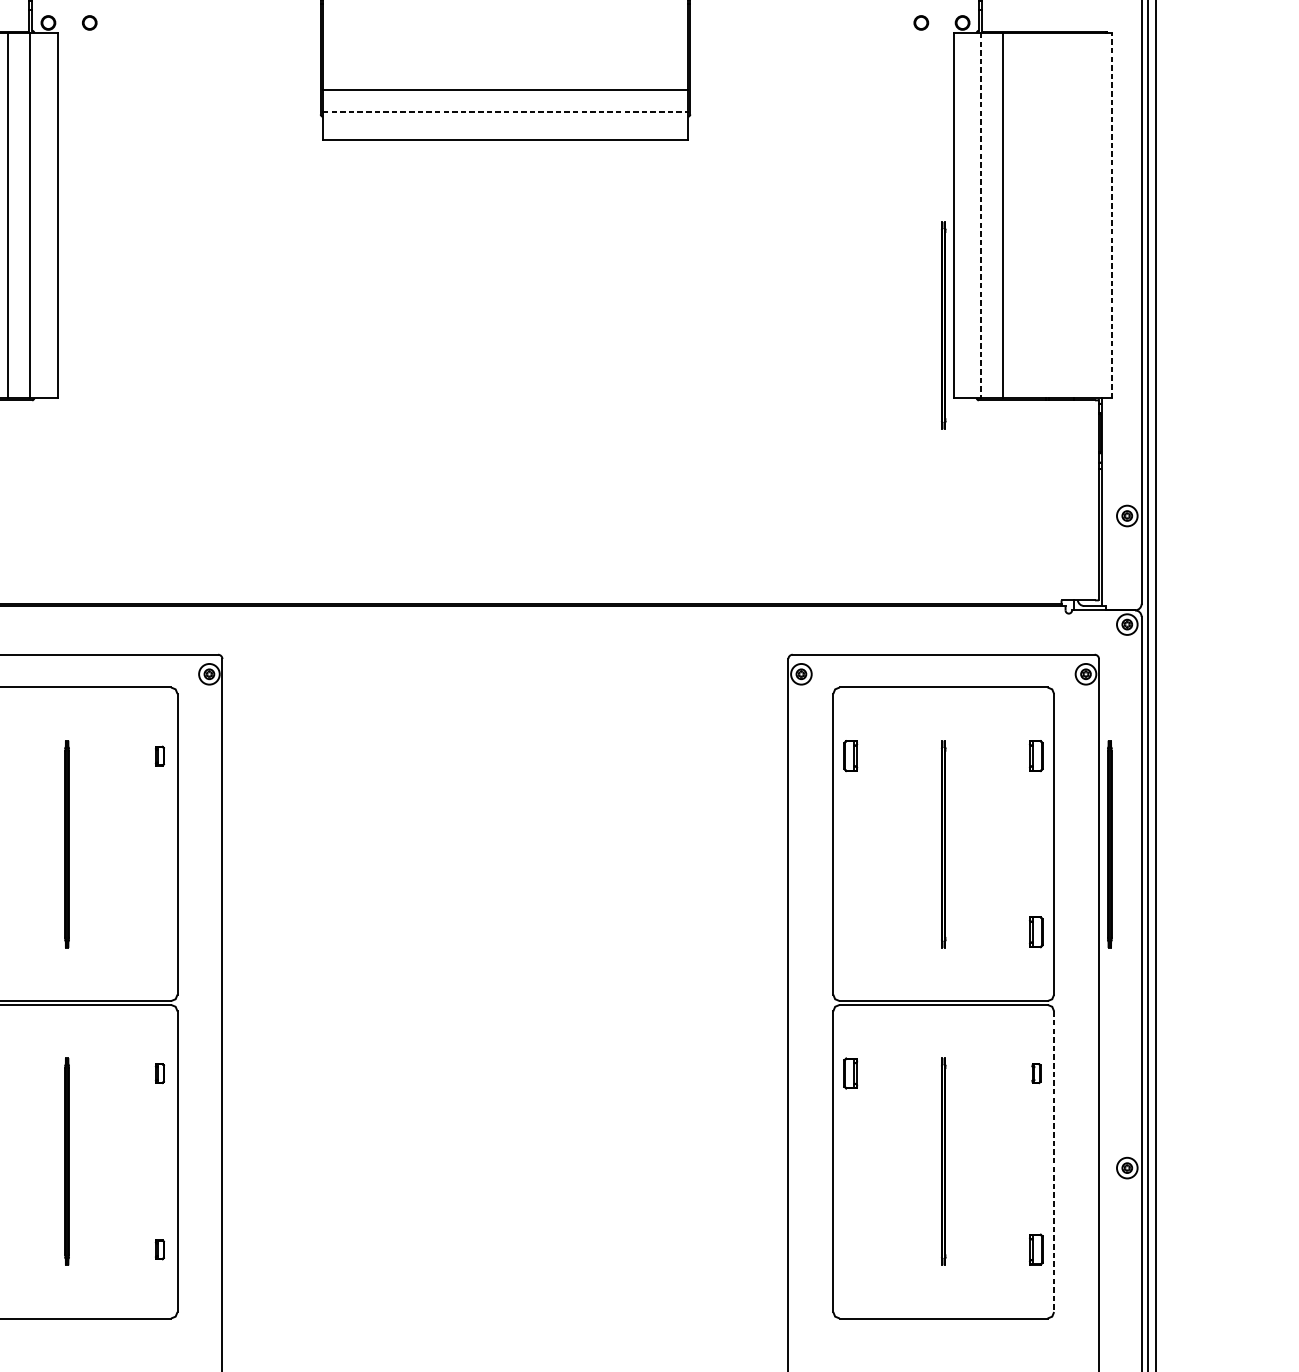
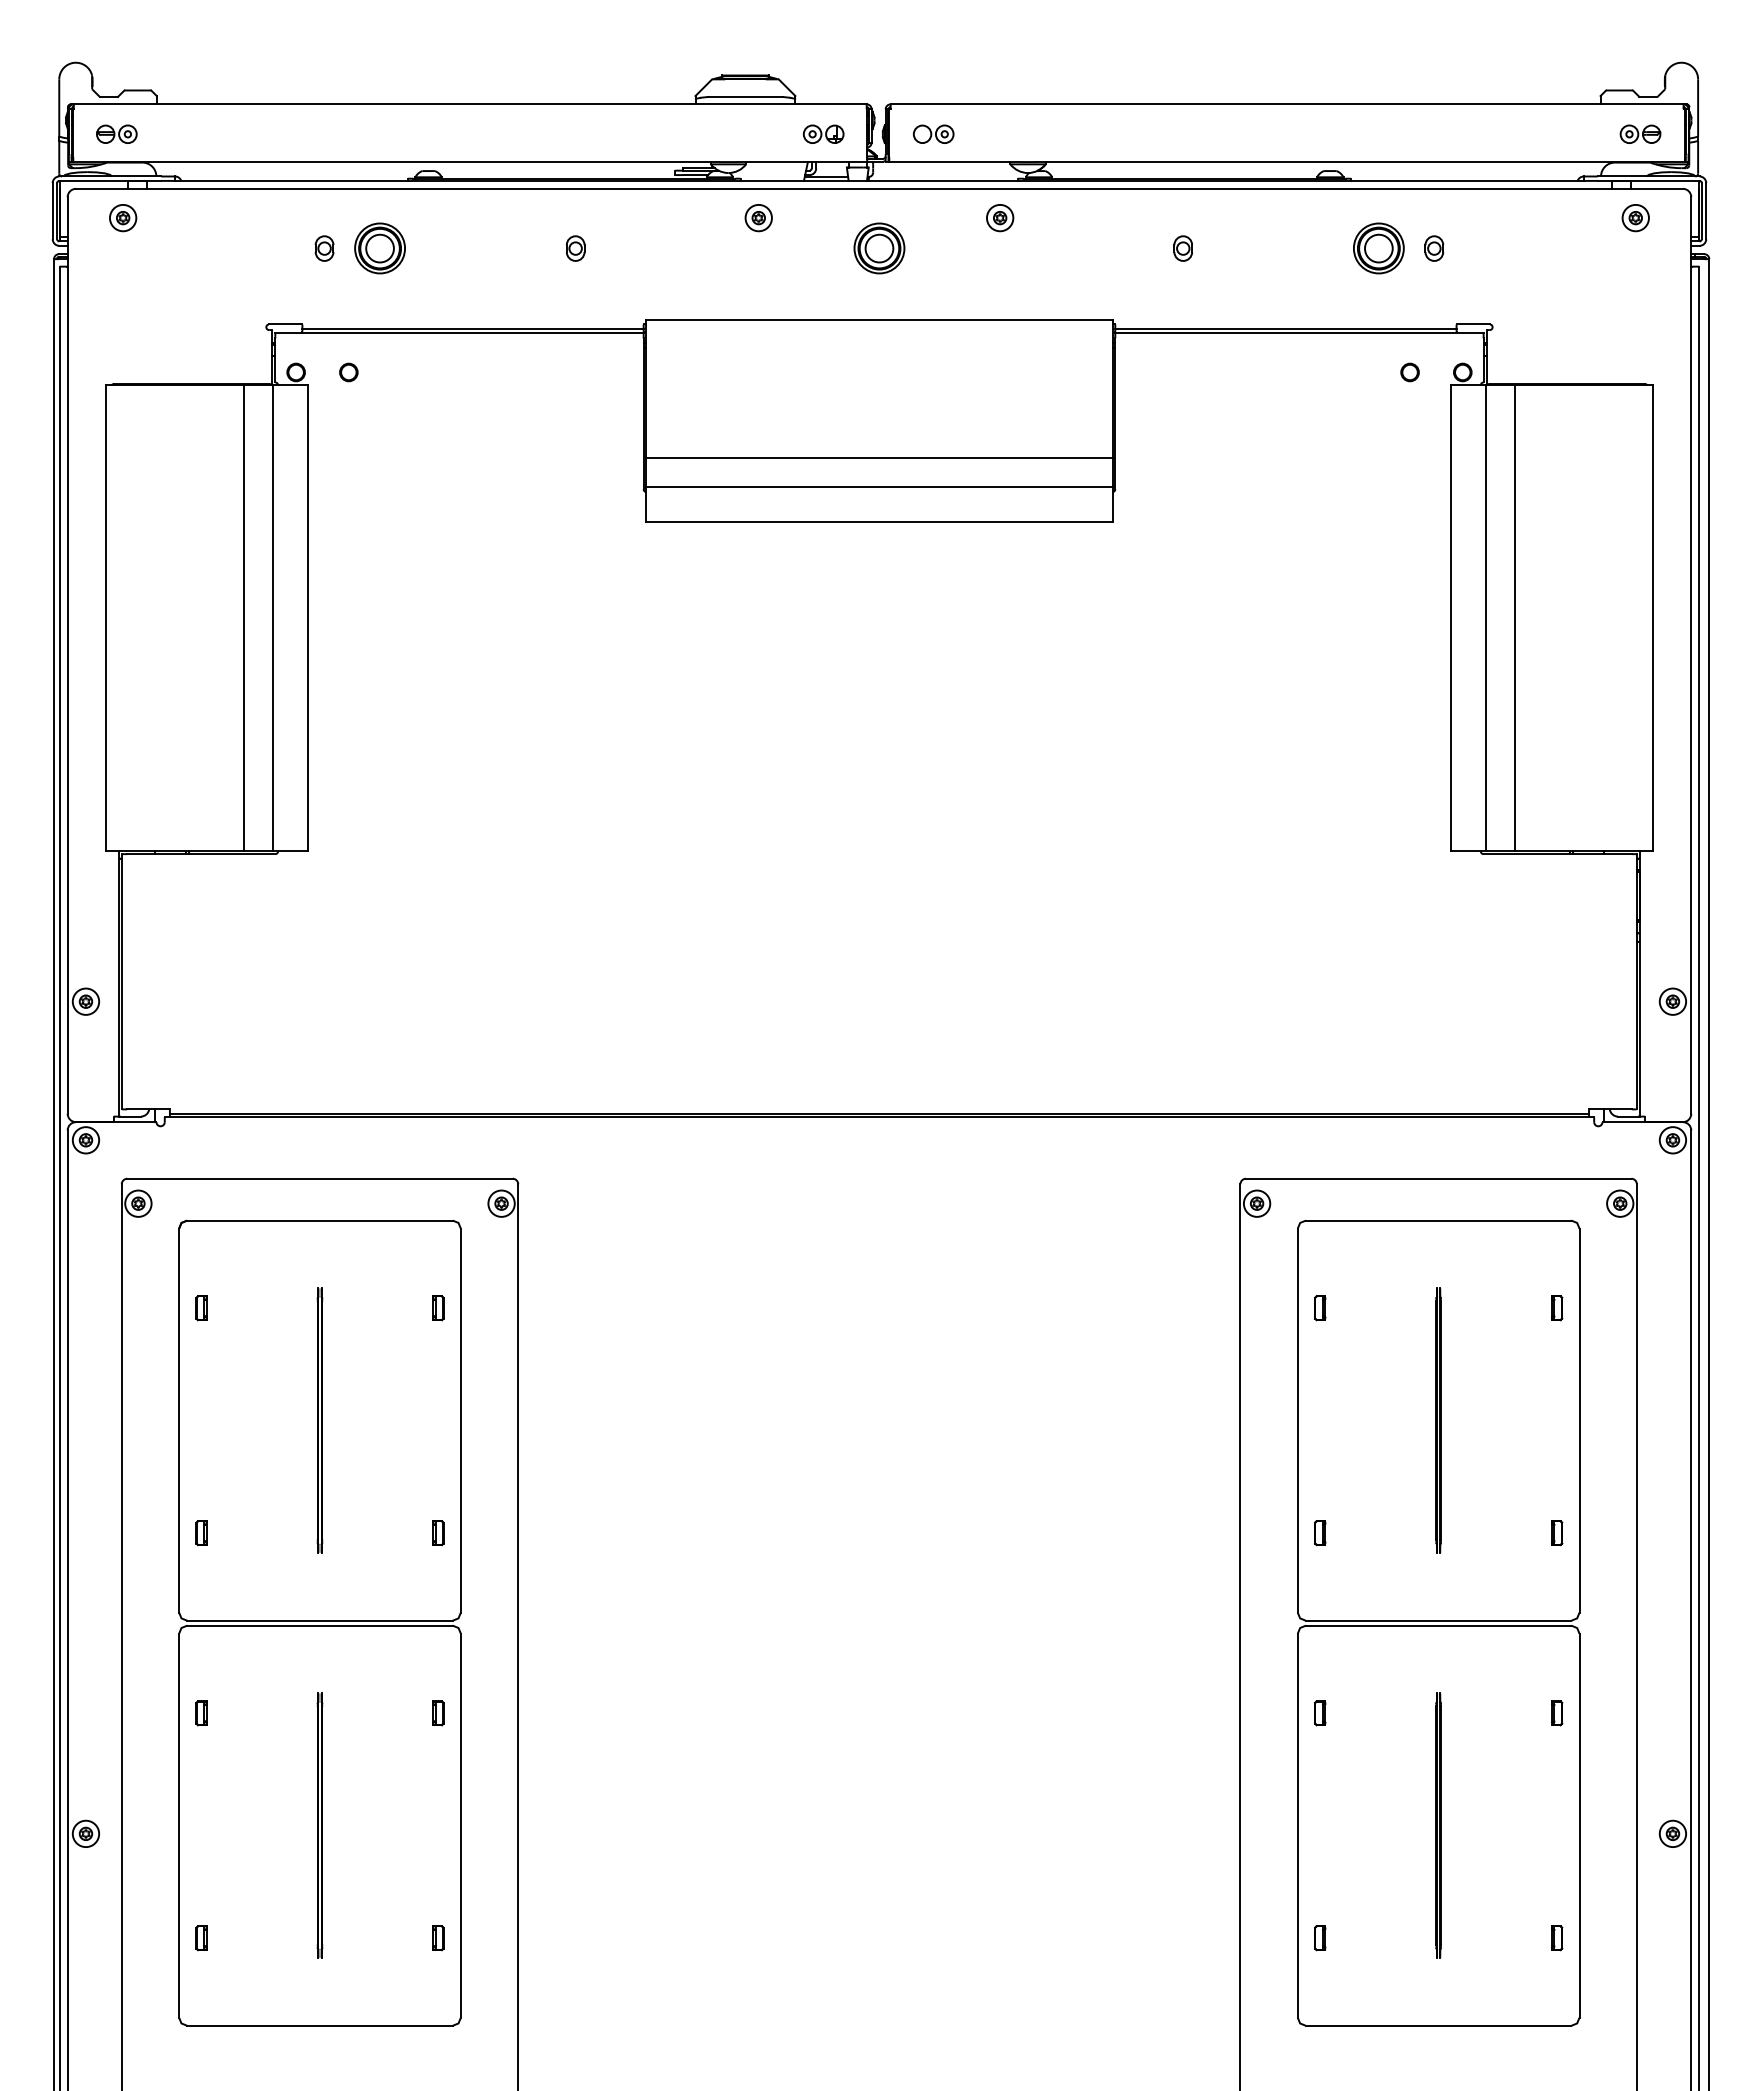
line: (505, 112) -> (879, 486), dashed -> solid
line: (1112, 214) -> (1653, 617), dashed -> solid
line: (981, 215) -> (1486, 618), dashed -> solid
part: (943, 325) -> (1438, 758), removed
part: (851, 756) -> (1320, 1308), size x0.62
part: (1036, 756) -> (1557, 1308), size x0.62
part: (1109, 844) -> (1650, 1420), removed
part: (159, 931) -> (438, 1532), added
part: (851, 932) -> (1320, 1533), added
part: (1036, 932) -> (1557, 1533), size x0.62
part: (851, 1073) -> (1320, 1713), size x0.62
line: (1054, 1161) -> (1579, 1825), dashed -> solid
part: (851, 1250) -> (1320, 1938), added
part: (1036, 1250) -> (1557, 1938), size x0.62

